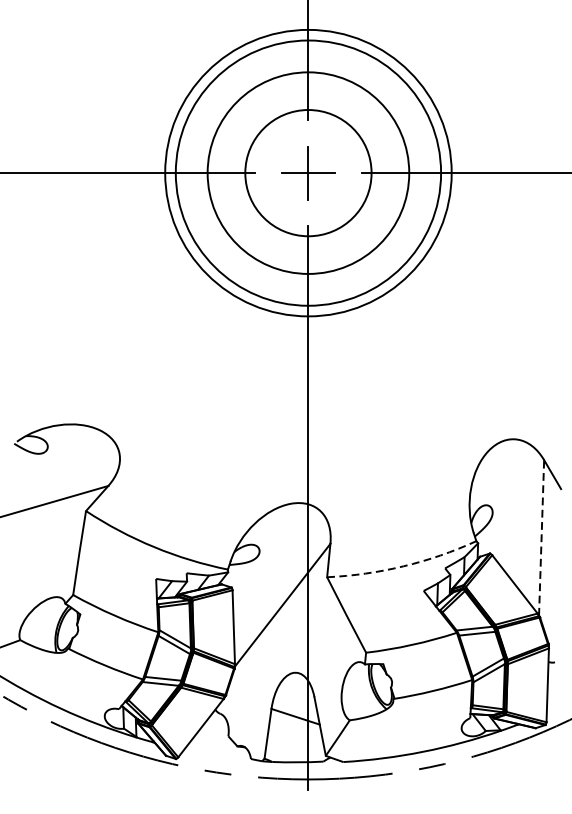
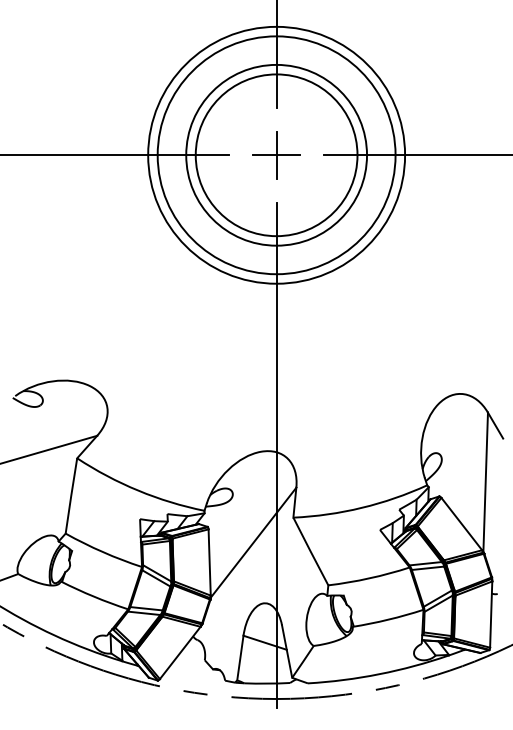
circle: (308, 173) -> (276, 155), size x1.43
line: (541, 538) -> (485, 482), dashed -> solid
arc: (403, 565) -> (361, 507), dashed -> solid

